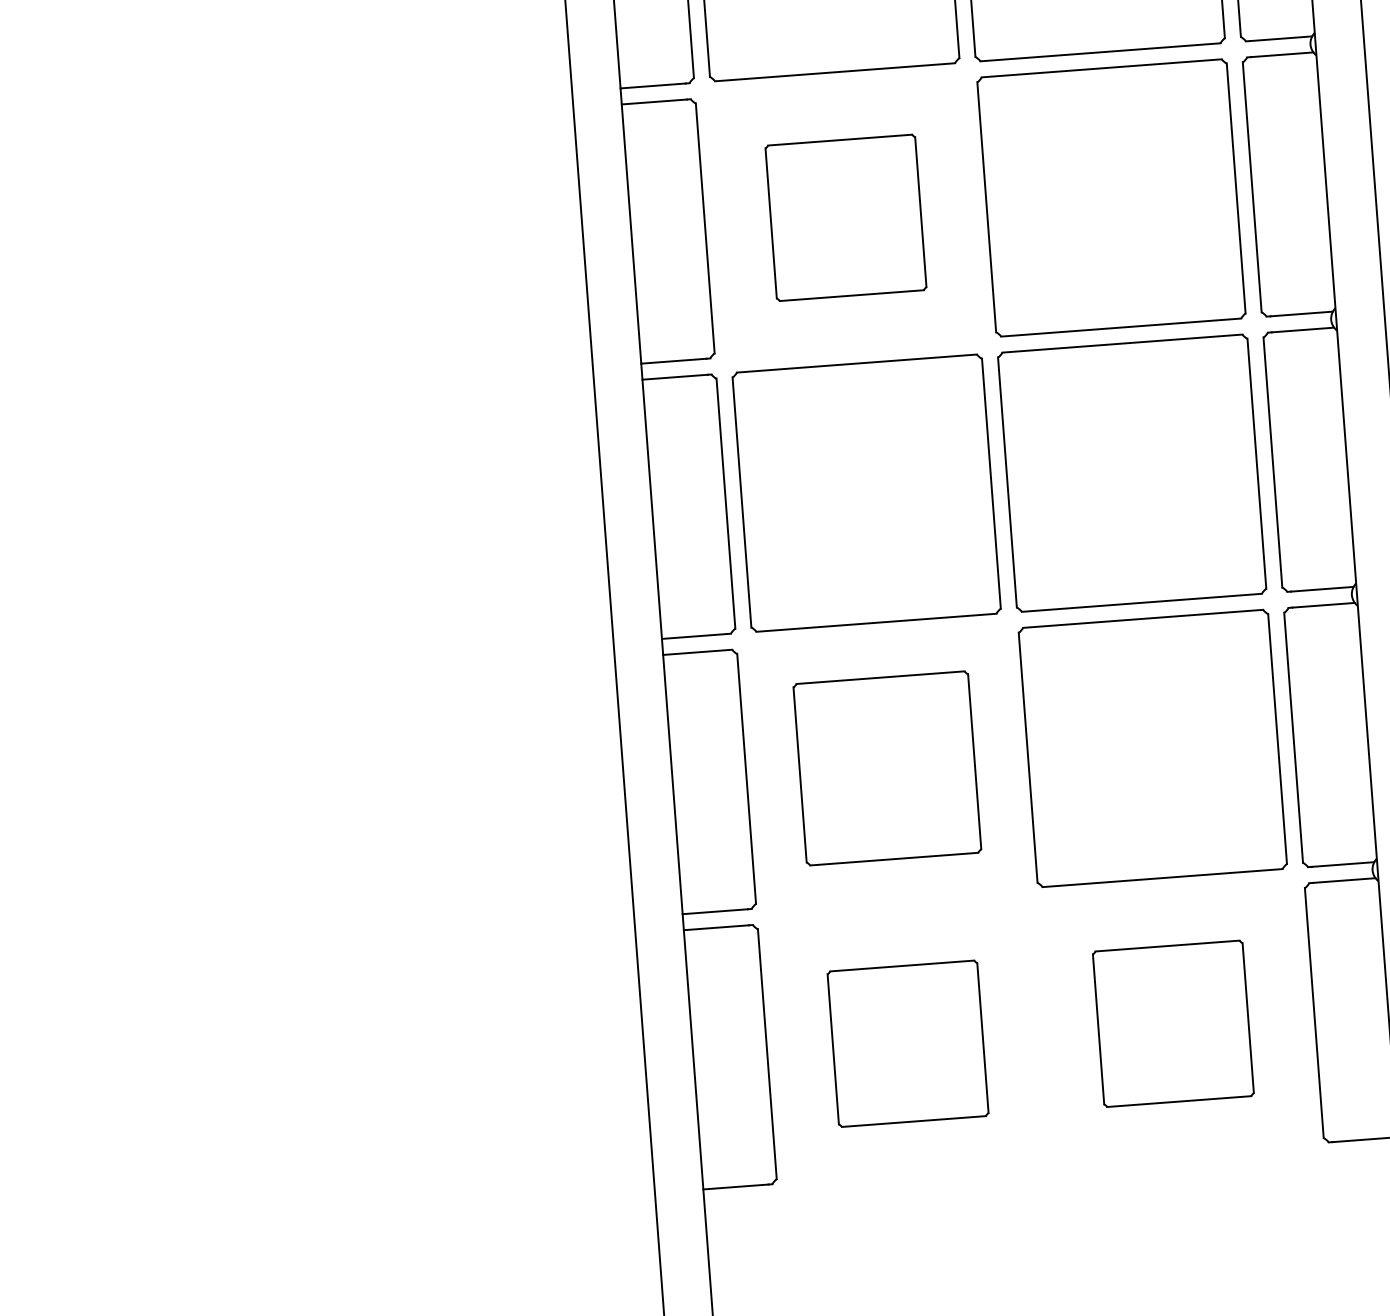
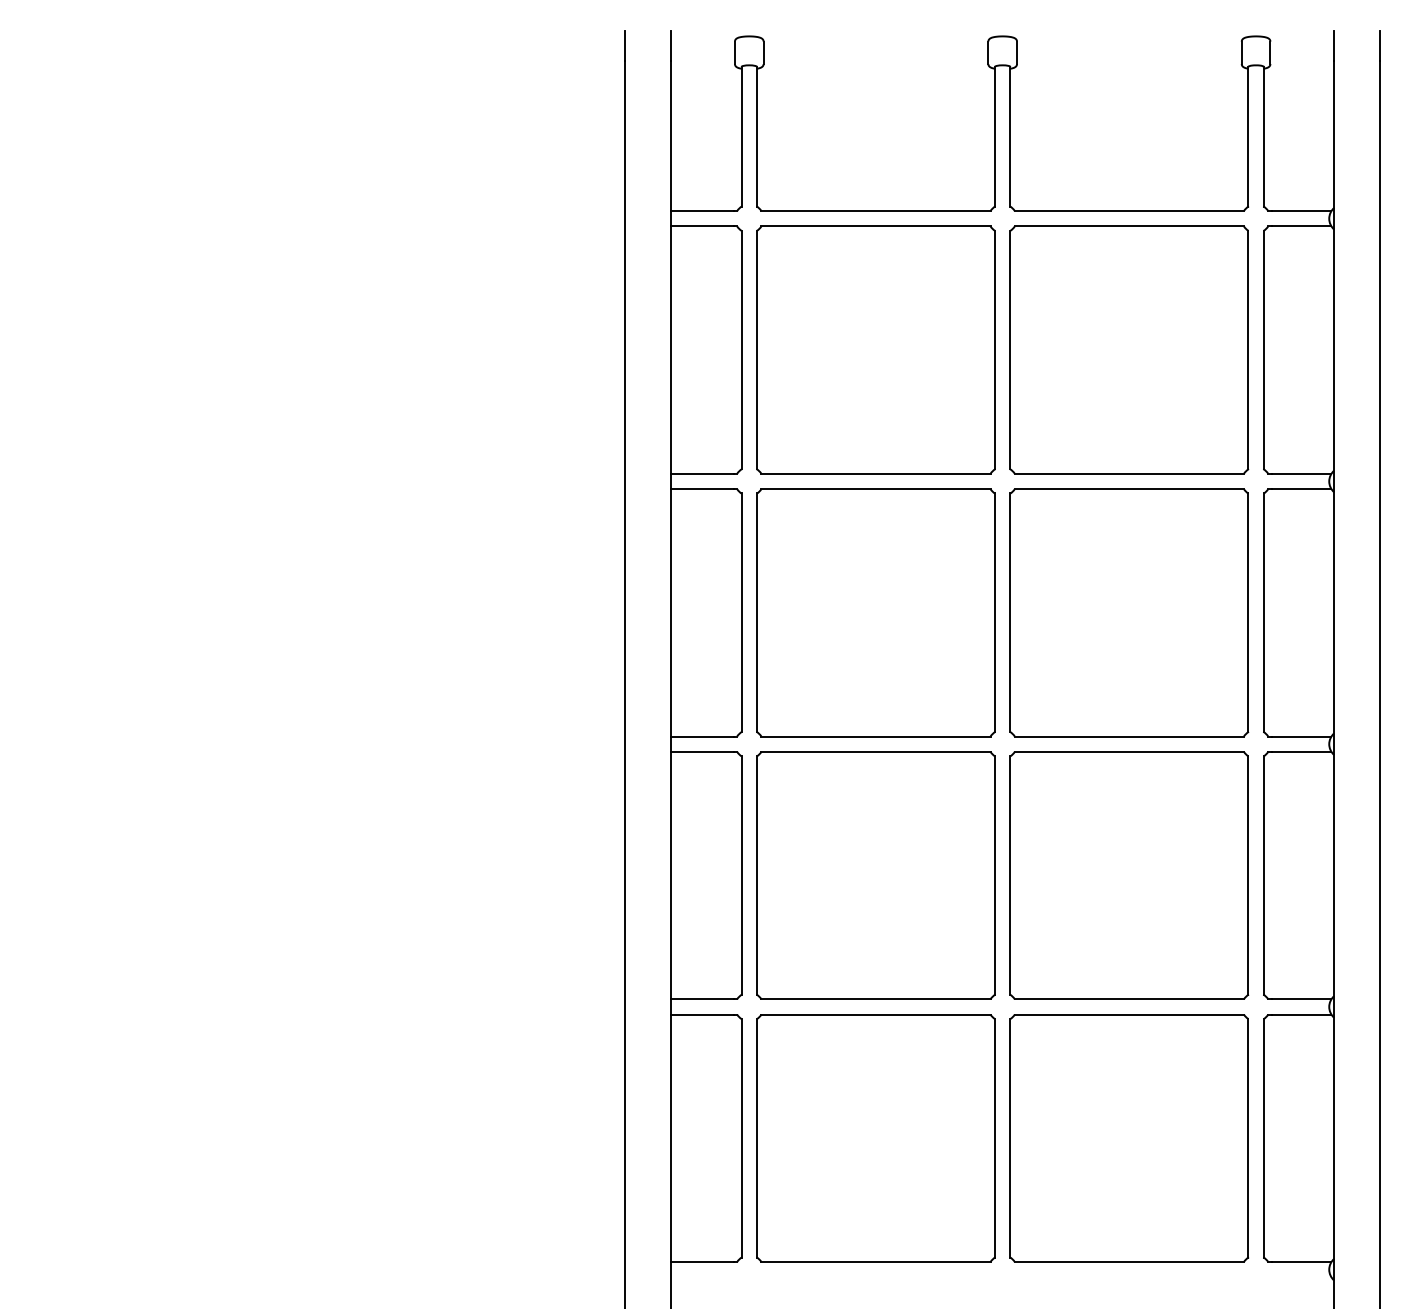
part: (845, 217) -> (875, 349), size x1.67
part: (886, 768) -> (875, 875), size x1.43
part: (1172, 1023) -> (1128, 1138), size x1.67
part: (907, 1043) -> (875, 1138), size x1.67

